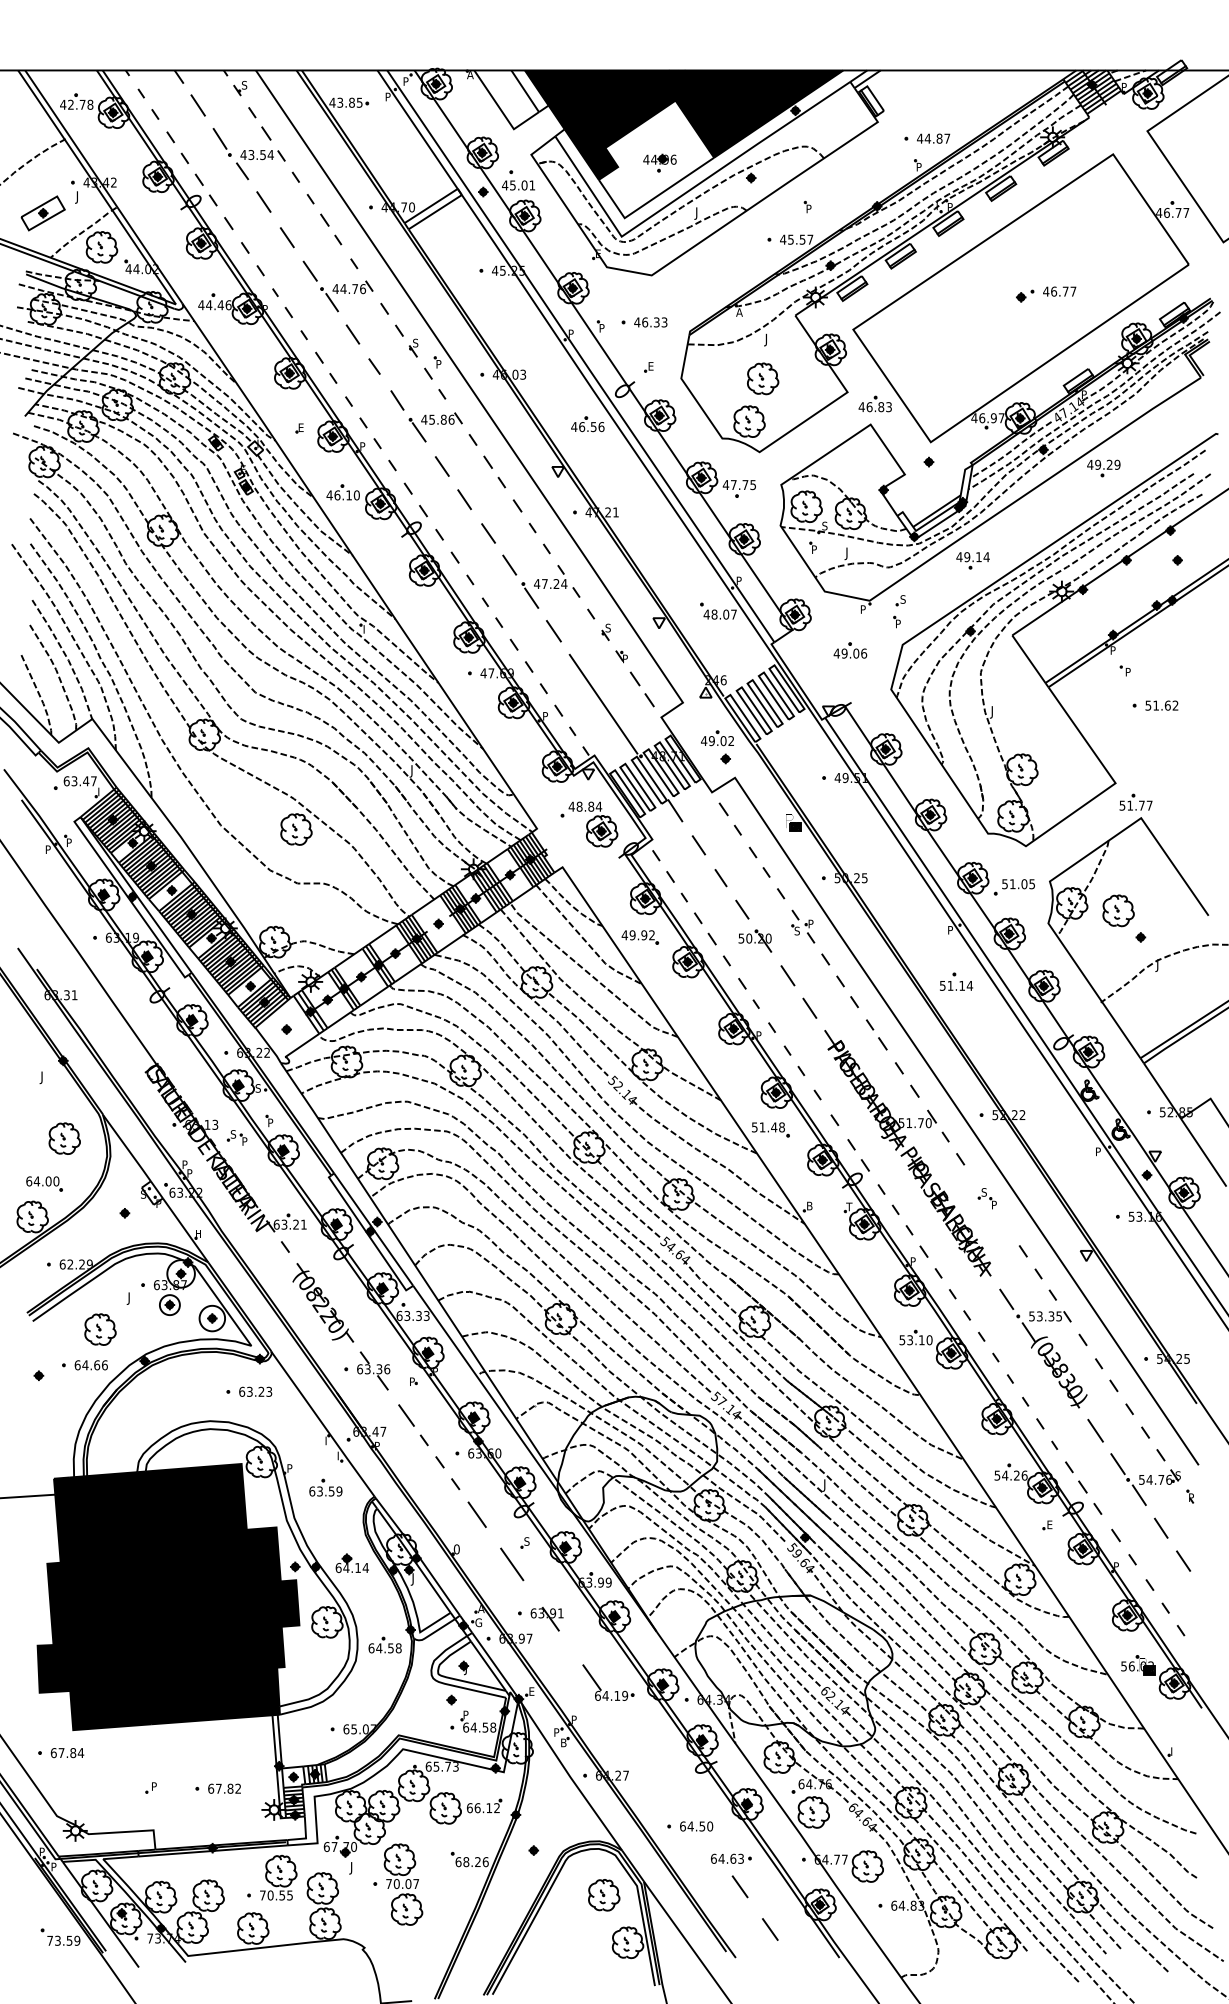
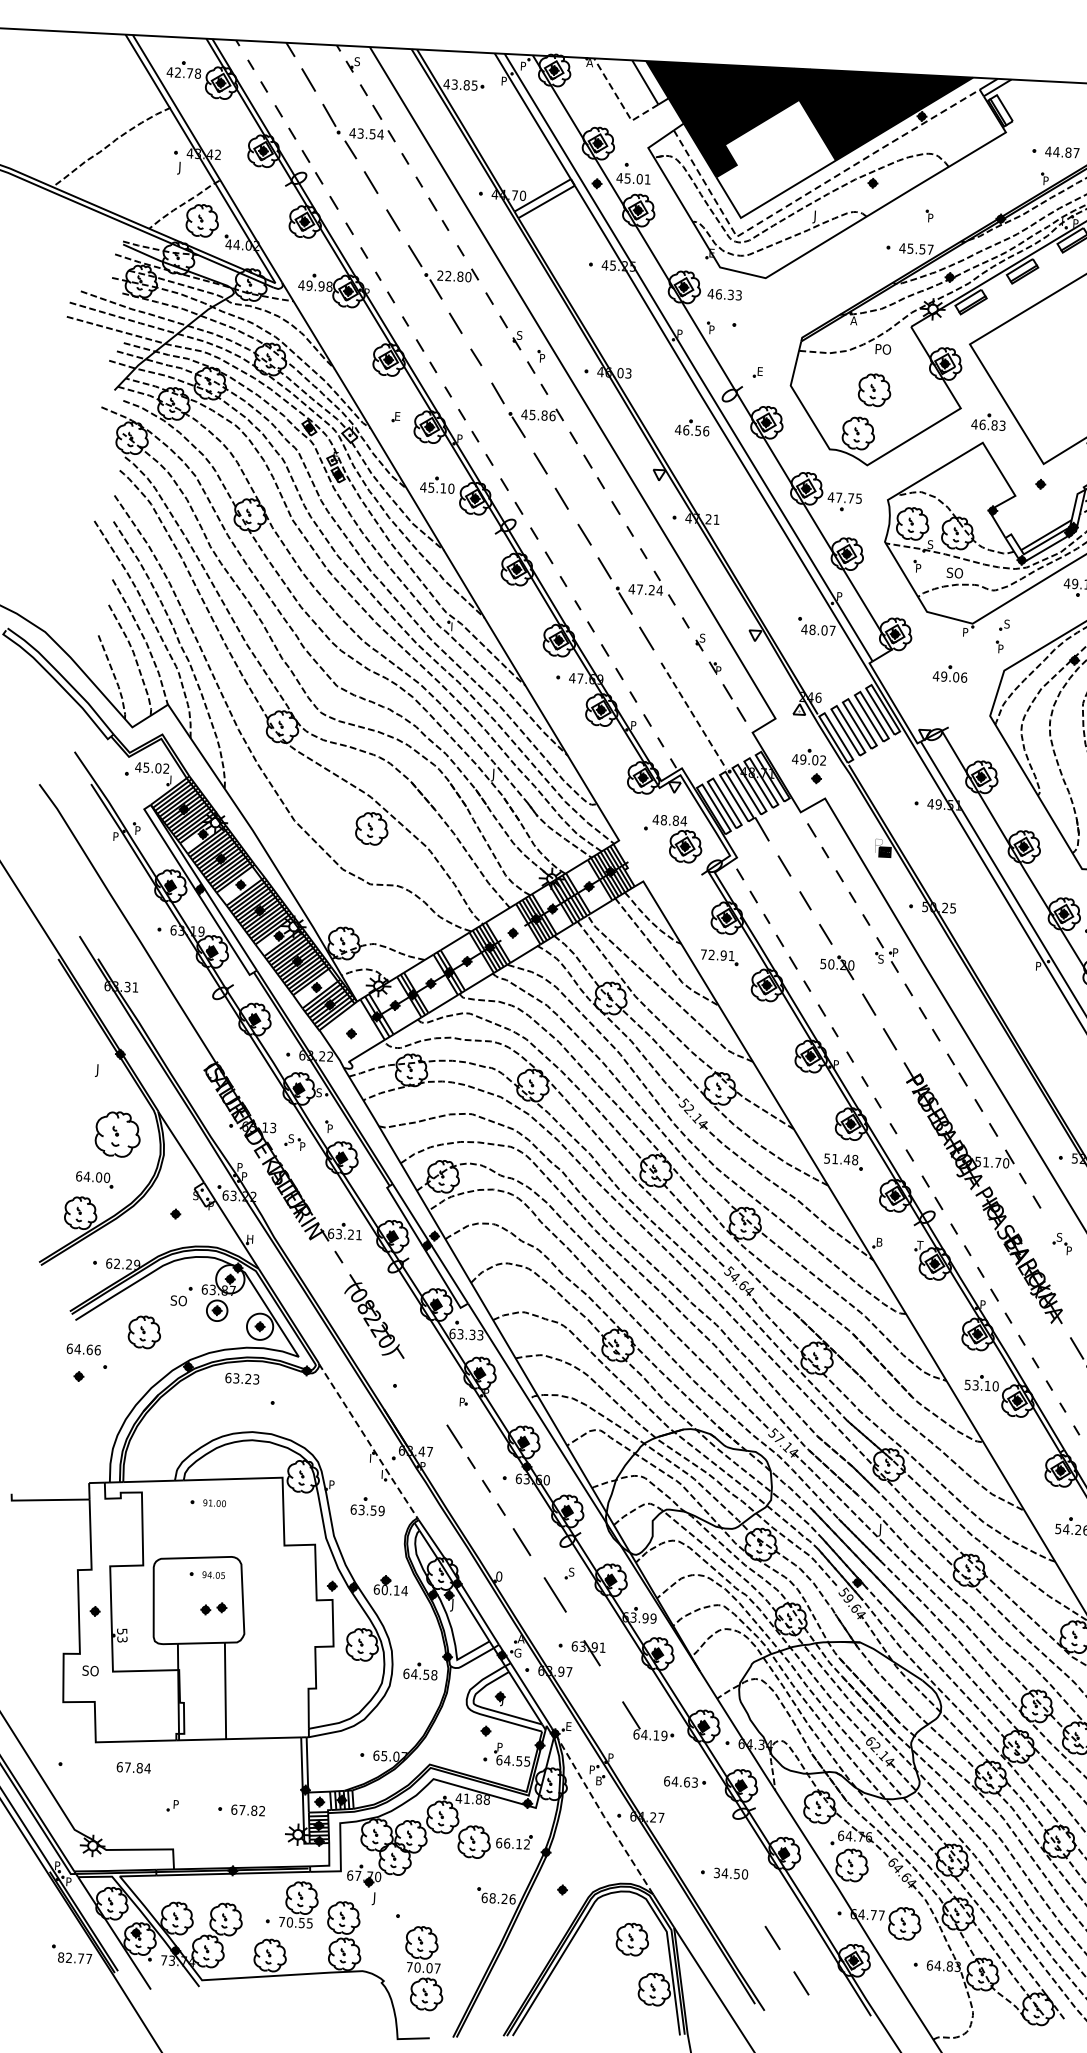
line: (502, 112) -> (620, 103), solid -> dashed
part: (659, 162) -> (779, 162), removed
line: (686, 192) -> (805, 194), solid -> dashed
part: (42, 213) -> (143, 182), removed
text: (348, 289) -> (453, 276), 44.76 -> 22.80
text: (218, 305) -> (319, 286), 44.46 -> 49.98
text: (650, 322) -> (724, 294), moved
text: (769, 339) -> (883, 350), J -> PO
text: (337, 495) -> (431, 487), 46.10 -> 45.10
text: (849, 553) -> (954, 574), J -> SO
line: (603, 704) -> (693, 716), solid -> dashed
text: (79, 781) -> (151, 768), 63.47 -> 45.02
text: (637, 935) -> (716, 955), 49.92 -> 72.91
part: (956, 981) -> (1042, 1019), removed
part: (64, 1138) -> (117, 1134), size x1.4
text: (132, 1298) -> (179, 1302), J -> SO
text: (90, 1365) -> (82, 1349), moved
part: (373, 1370) -> (422, 1388), removed
text: (255, 1391) -> (242, 1378), moved
line: (322, 1424) -> (367, 1441), solid -> dashed
text: (346, 1568) -> (384, 1590), 64.14 -> 60.14
fill: (168, 1597) -> (200, 1611), removed
text: (493, 1727) -> (527, 1761), 64.58 -> 64.55
text: (67, 1753) -> (133, 1768), moved
text: (441, 1766) -> (472, 1798), 65.73 -> 41.88
line: (570, 1777) -> (604, 1816), solid -> dashed
text: (682, 1826) -> (716, 1873), 64.50 -> 34.50
part: (731, 1858) -> (685, 1781), moved
part: (403, 1884) -> (424, 1968), moved
text: (63, 1940) -> (74, 1957), 73.59 -> 82.77

